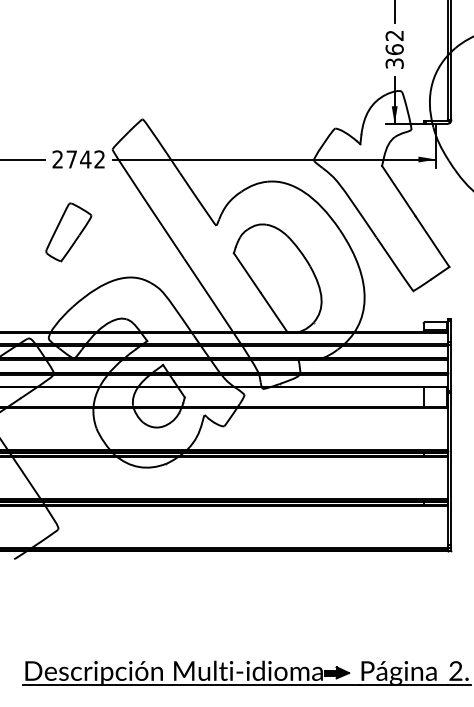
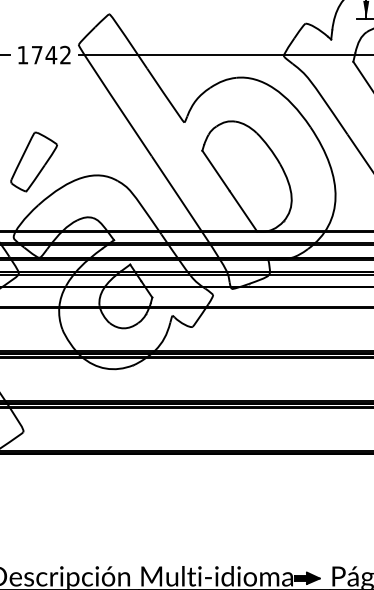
text: (57, 159) -> (22, 55), 2742 -> 1742
part: (68, 232) -> (33, 162), moved

